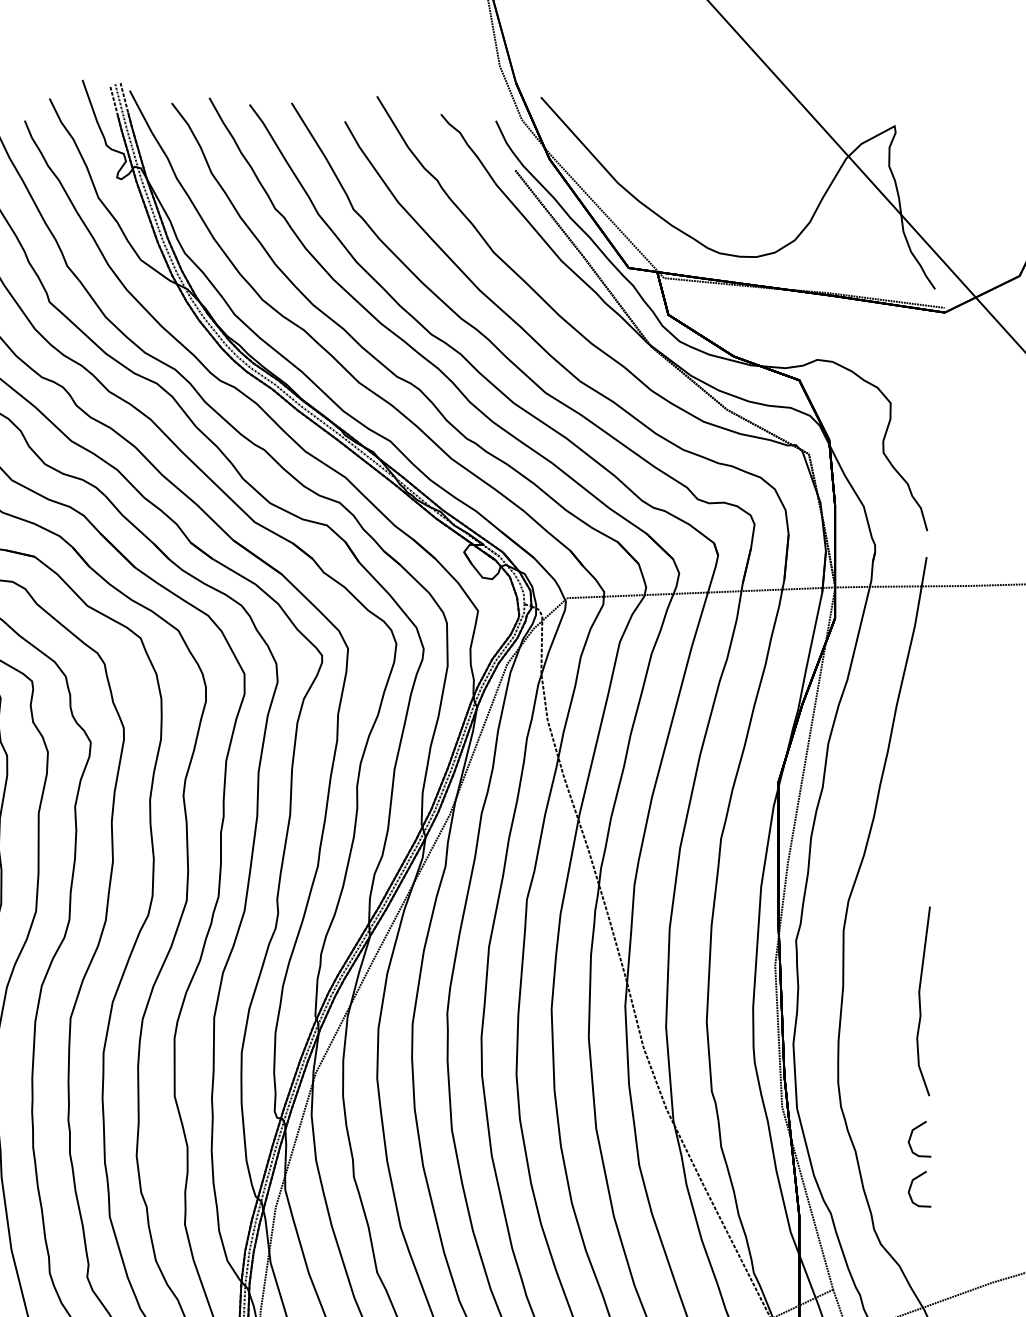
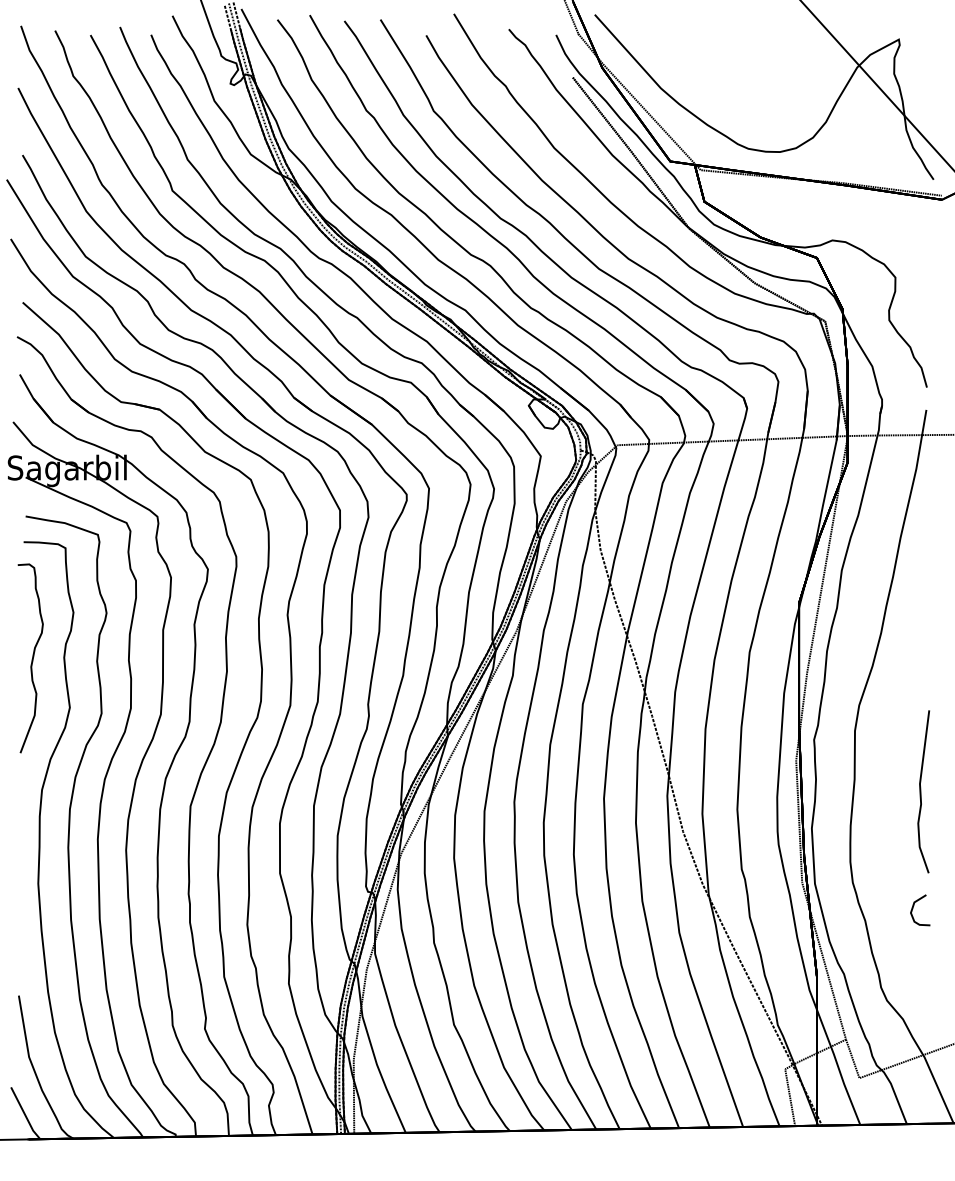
curve: (911, 1187) -> (913, 951), removed

